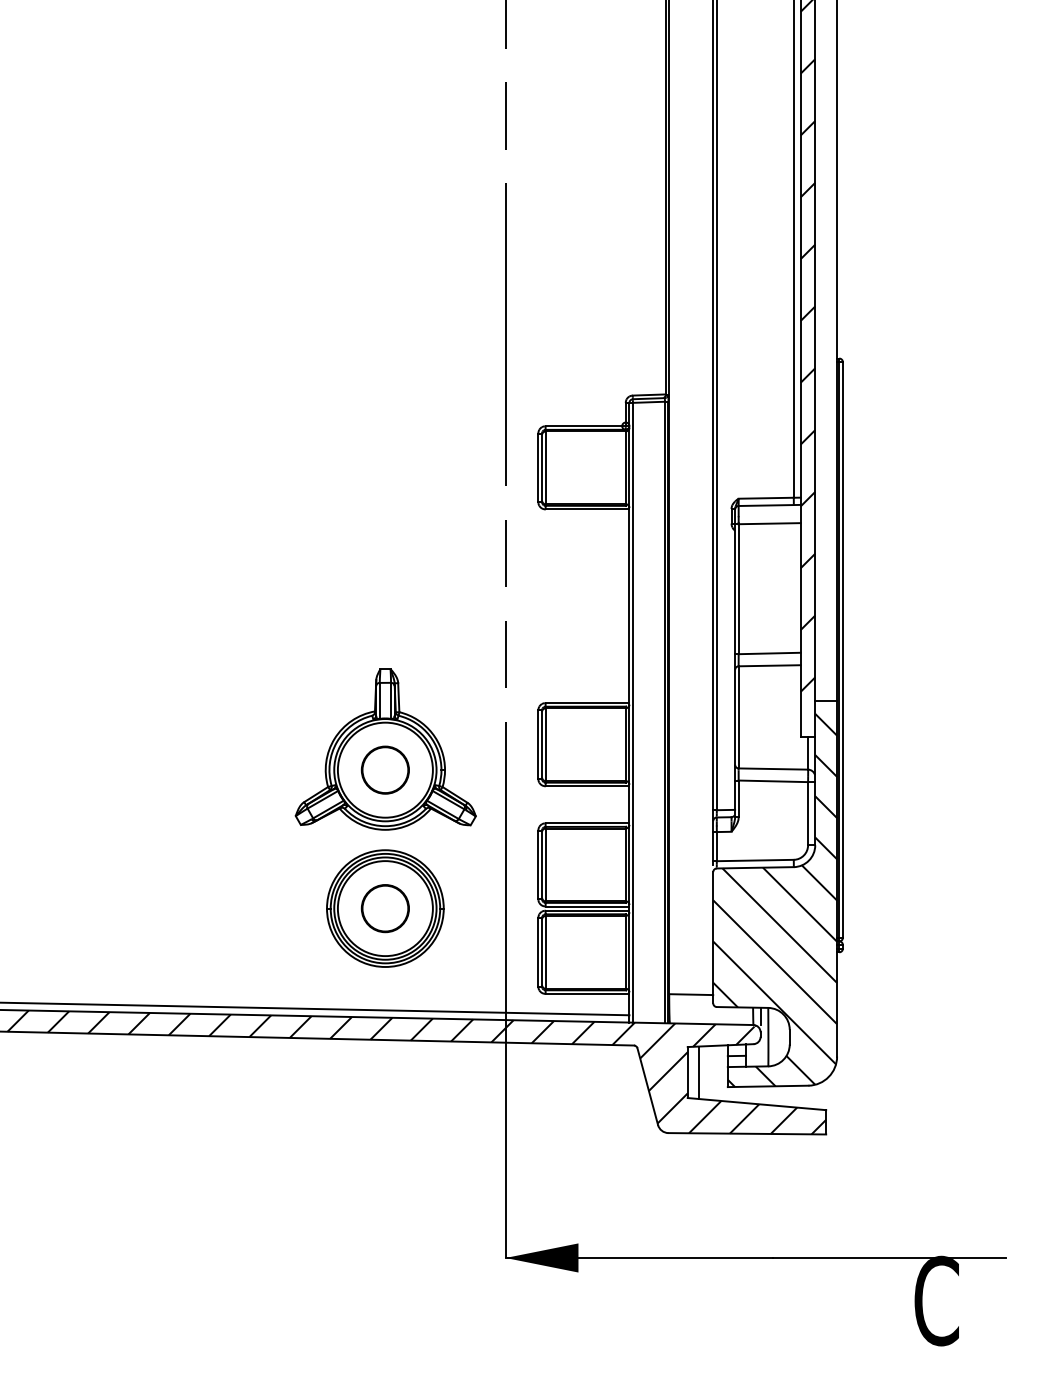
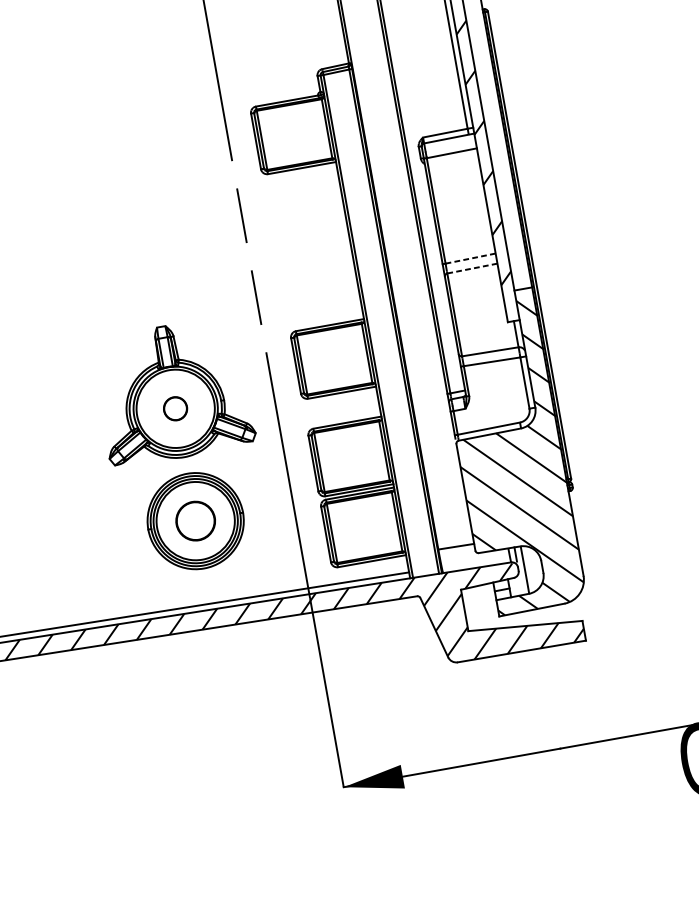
line: (770, 653) -> (471, 258), solid -> dashed
line: (769, 665) -> (472, 268), solid -> dashed
circle: (384, 769) -> (174, 408), size x0.6
line: (698, 1072) -> (473, 608), removed

